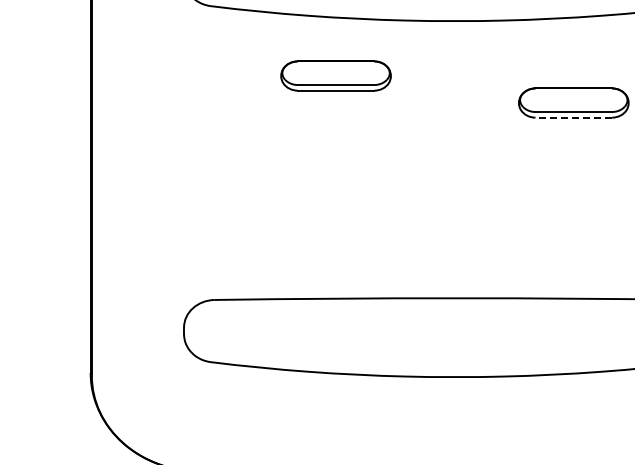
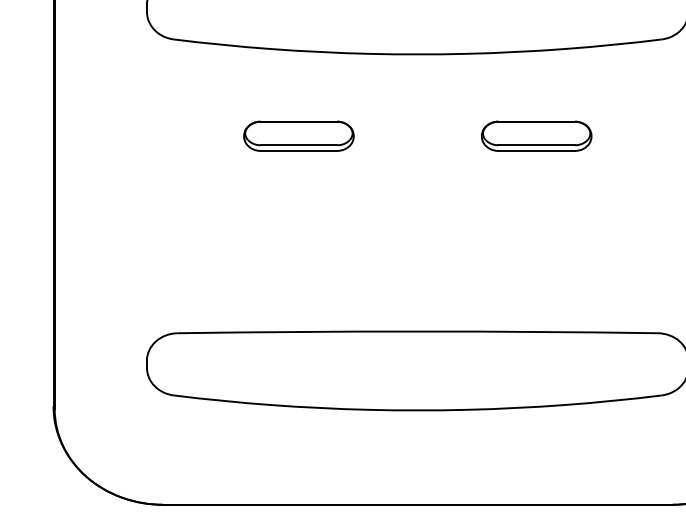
part: (335, 75) -> (298, 135), moved
line: (573, 117) -> (536, 150), dashed -> solid

